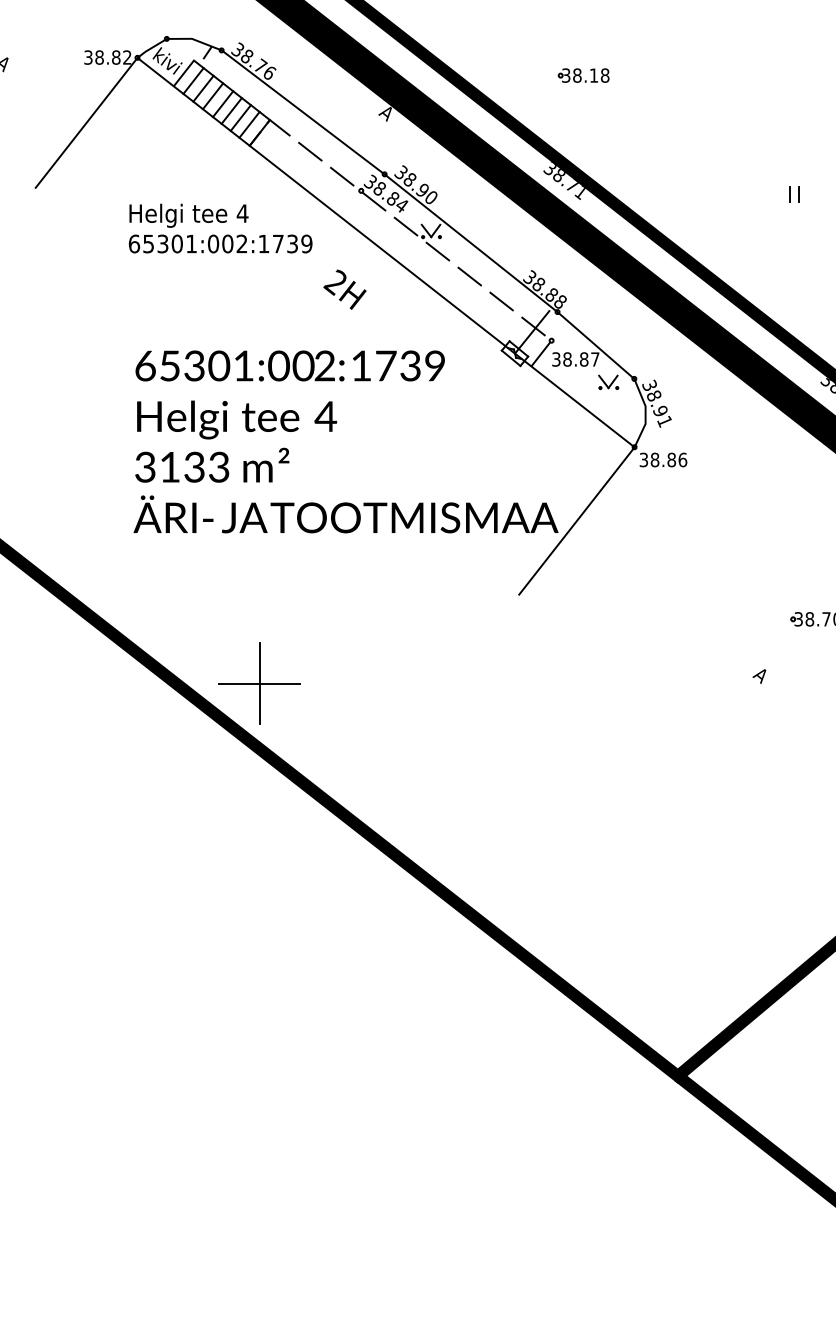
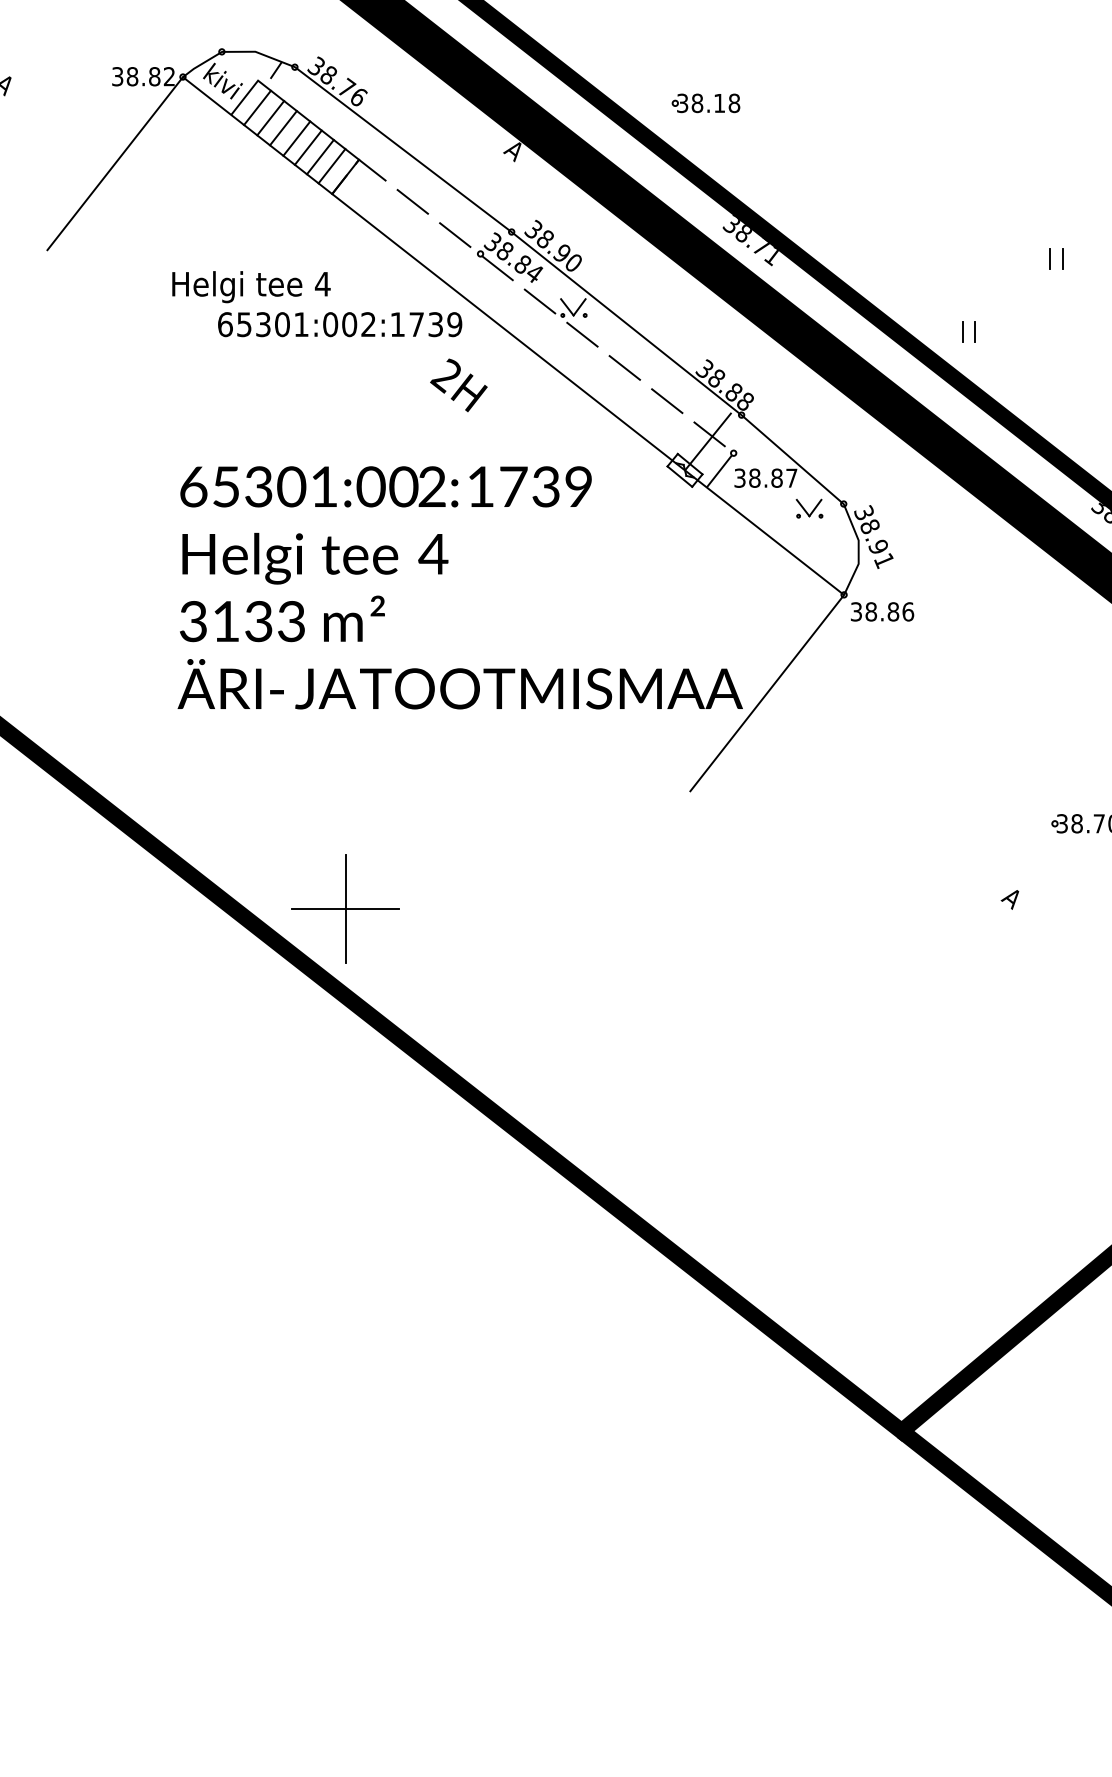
part: (583, 75) -> (705, 103), moved
text: (220, 243) -> (339, 323), moved
part: (728, 249) -> (968, 331), added

